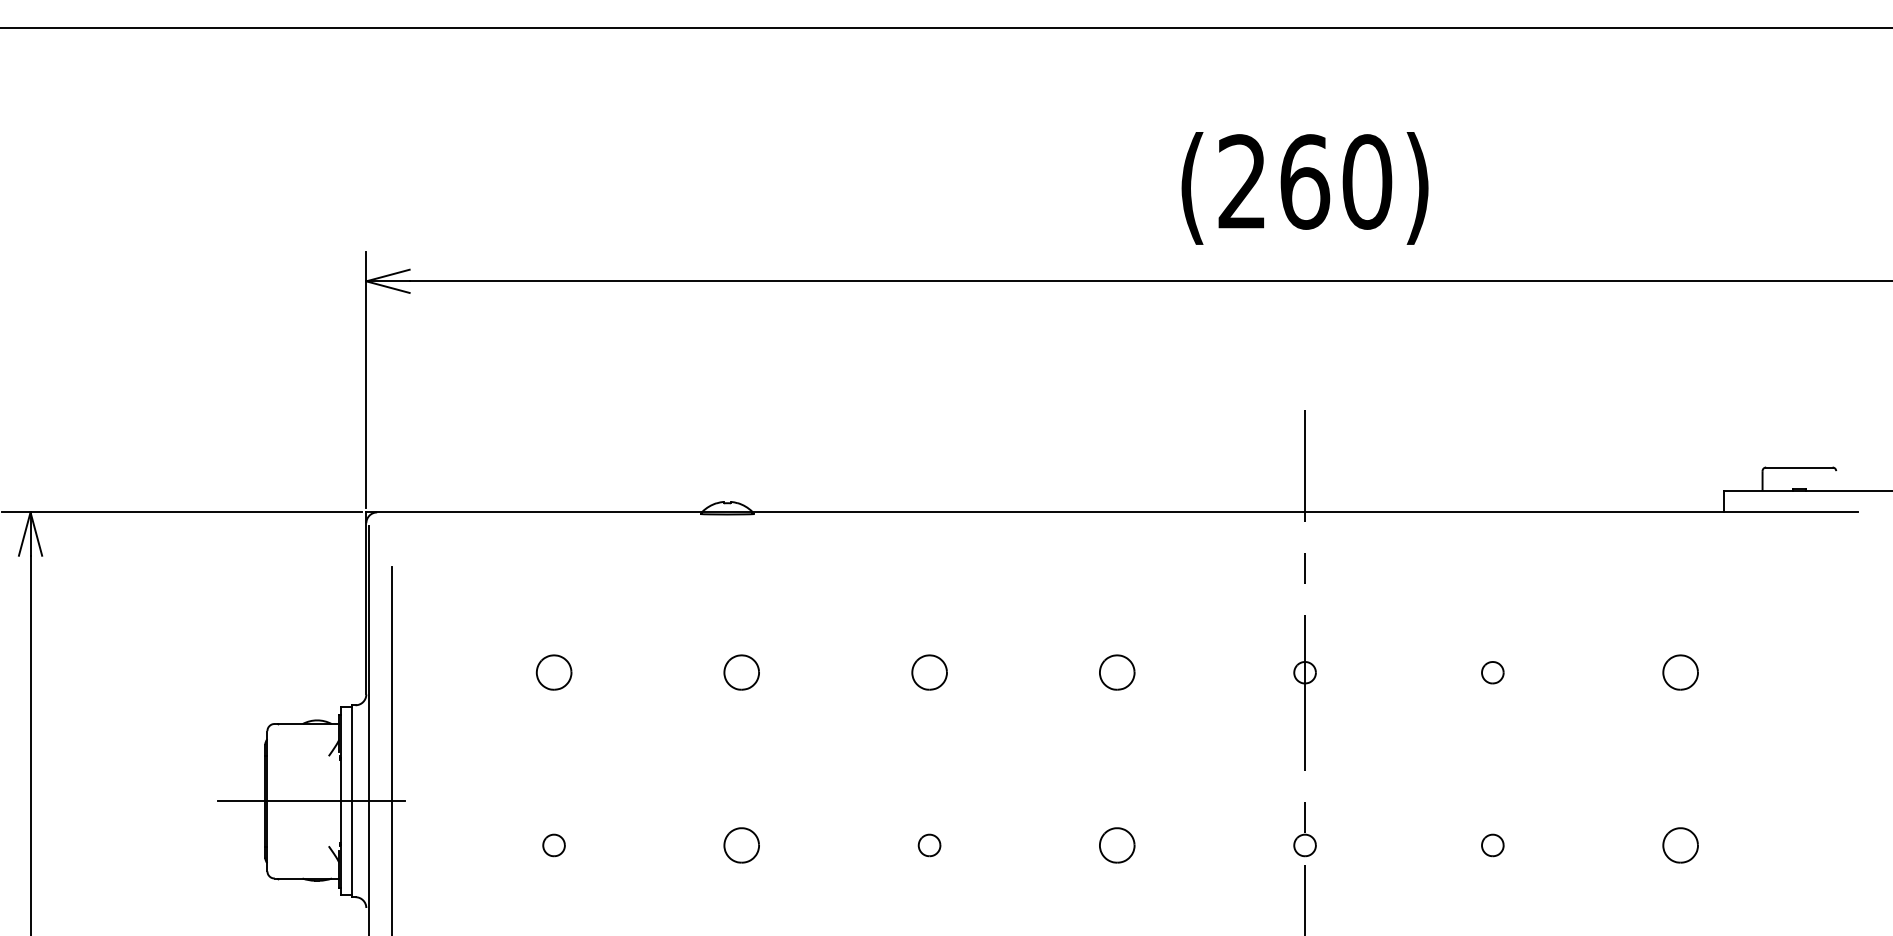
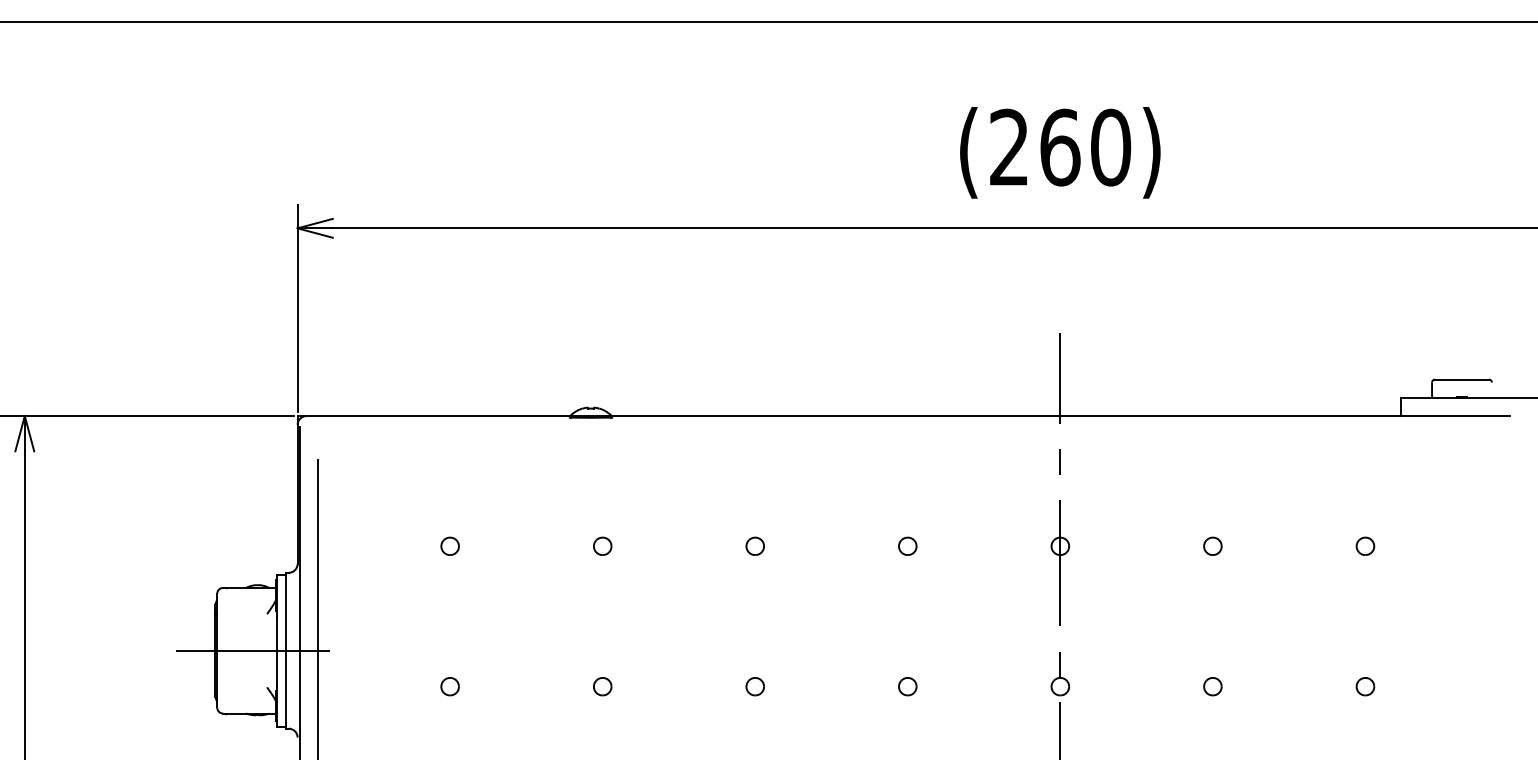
part: (553, 672) -> (449, 546), size x0.62
part: (741, 672) -> (602, 546), size x0.62
part: (929, 672) -> (755, 546), size x0.62
part: (1117, 672) -> (907, 546), size x0.62
part: (1680, 672) -> (1365, 546), size x0.62
part: (741, 845) -> (602, 686), size x0.62
part: (1117, 845) -> (907, 686), size x0.62
part: (1680, 845) -> (1365, 686), size x0.62

